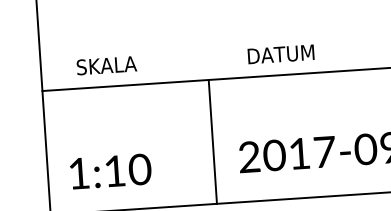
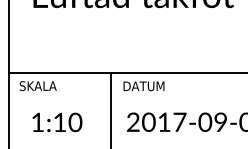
text: (280, 54) -> (143, 86), moved
text: (105, 64) -> (37, 85), moved
text: (111, 171) -> (57, 122), moved

